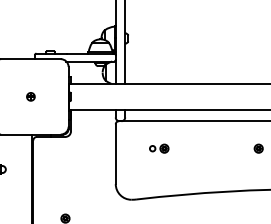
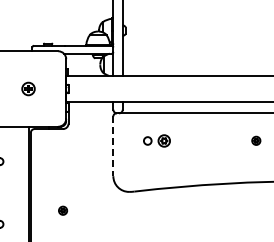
part: (30, 96) -> (28, 88), size x1.6
part: (158, 148) -> (156, 140), size x1.4
line: (115, 154) -> (113, 146), solid -> dashed

